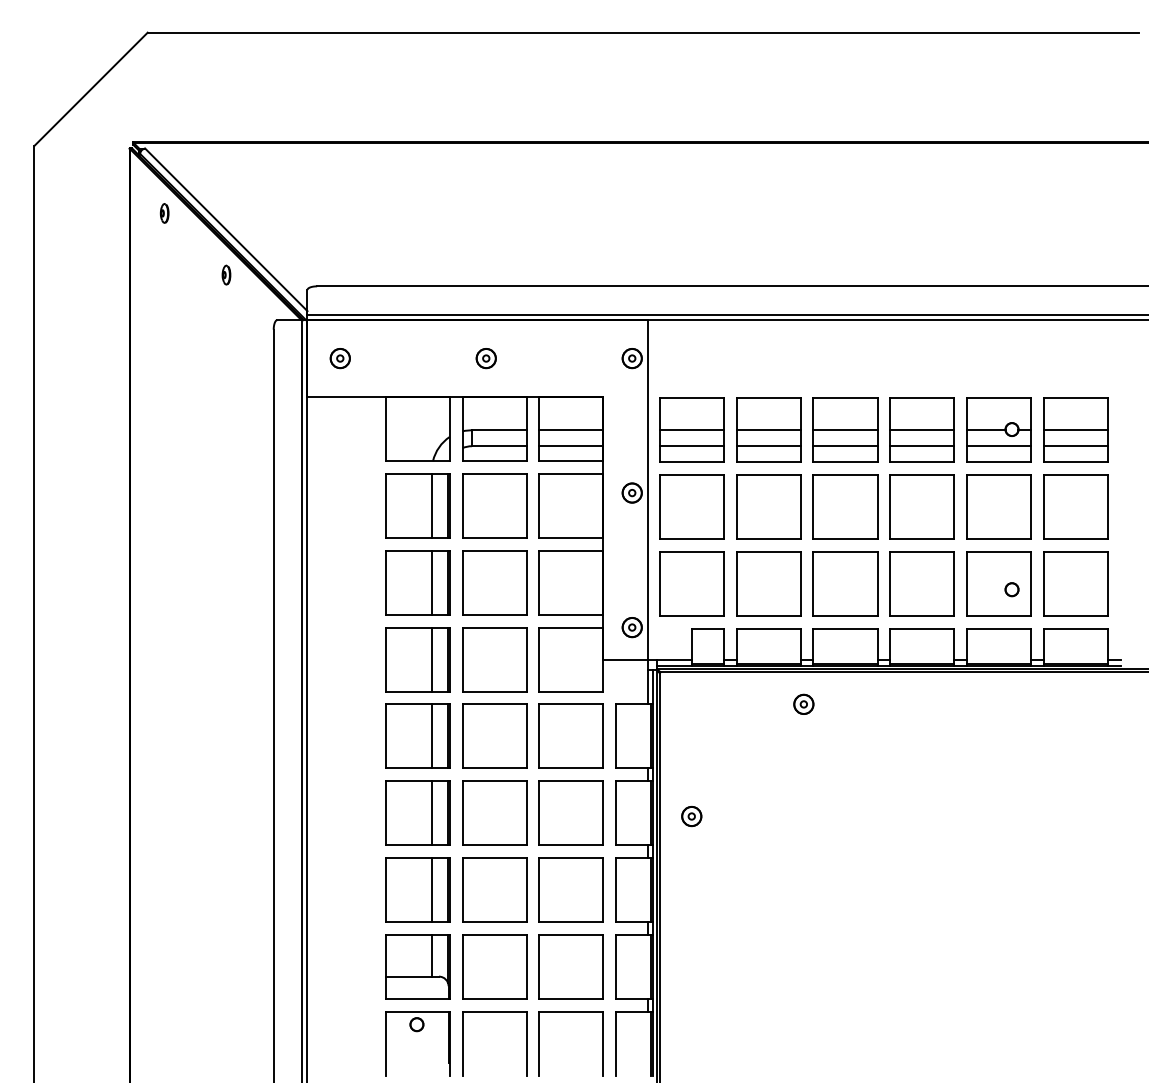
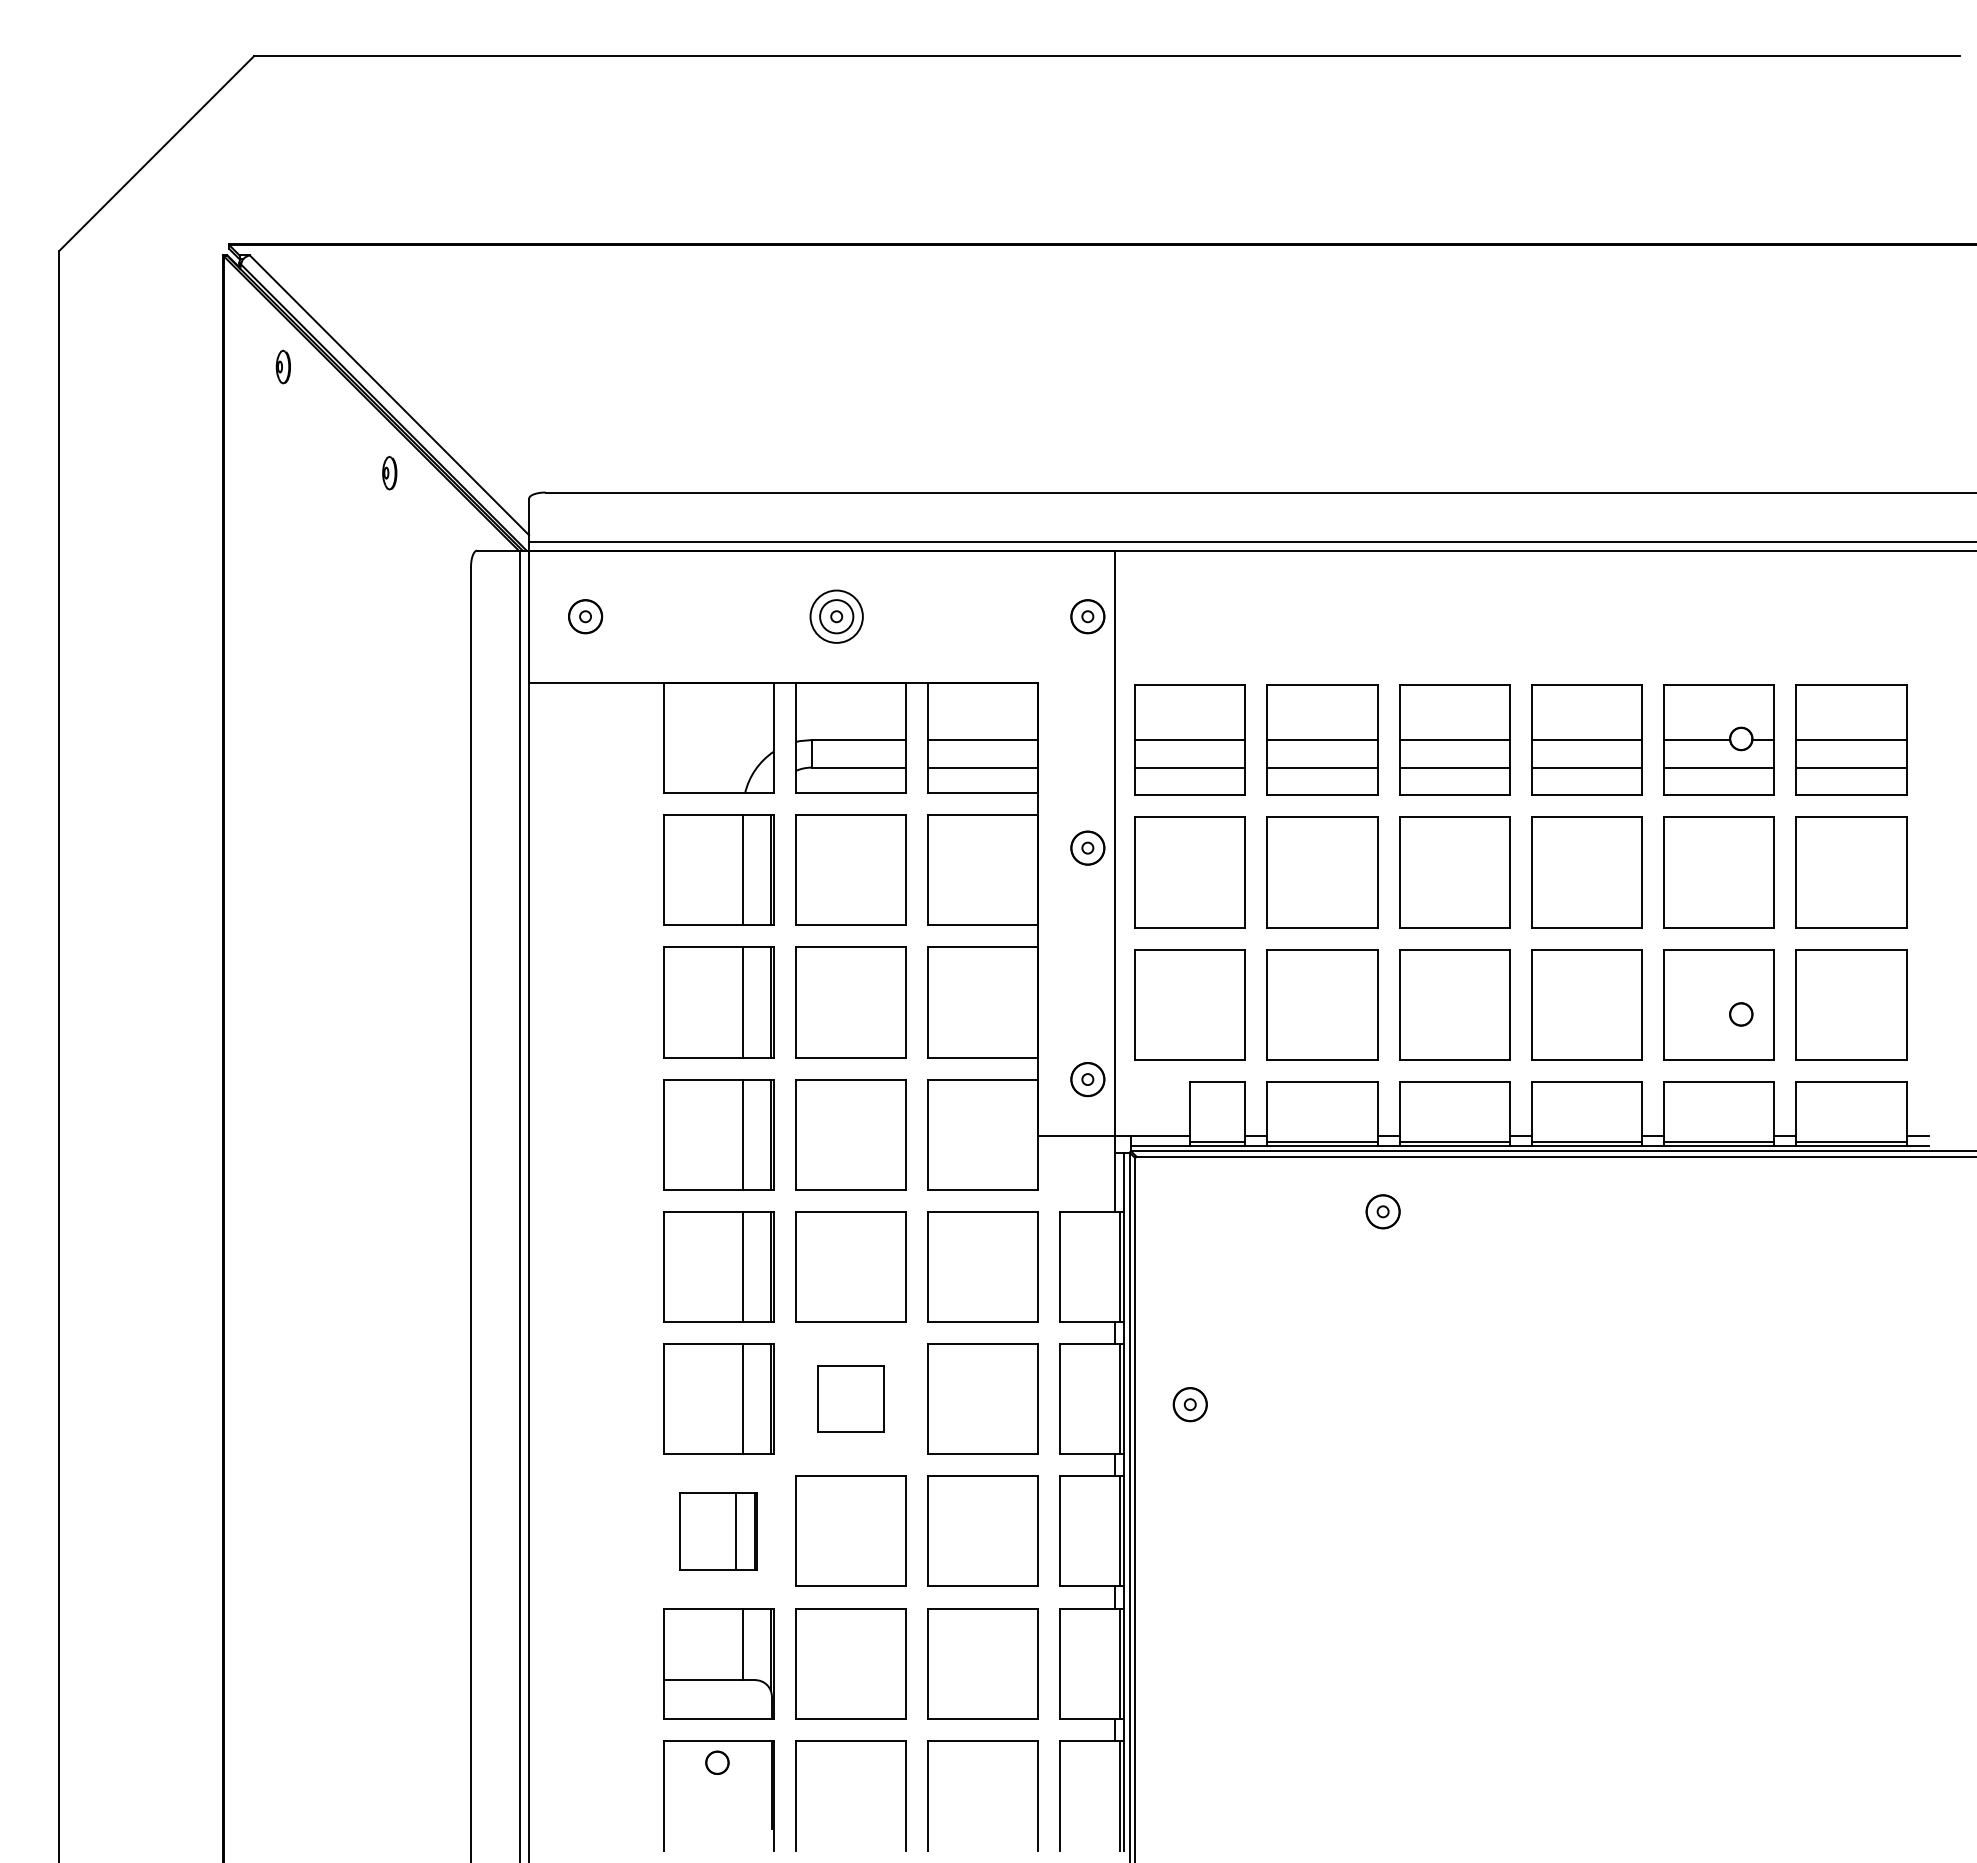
circle: (485, 358) -> (835, 616), size x1.6
part: (494, 812) -> (850, 1397), size x0.6
part: (417, 889) -> (718, 1530), size x0.7

